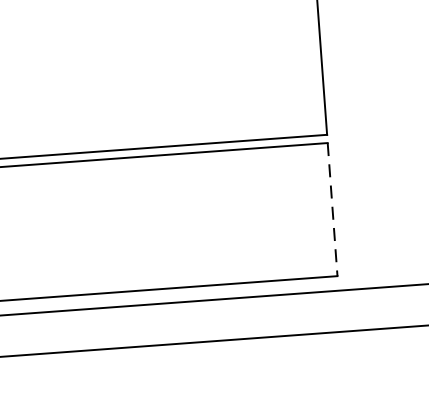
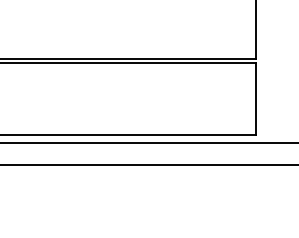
line: (333, 210) -> (256, 99), dashed -> solid

